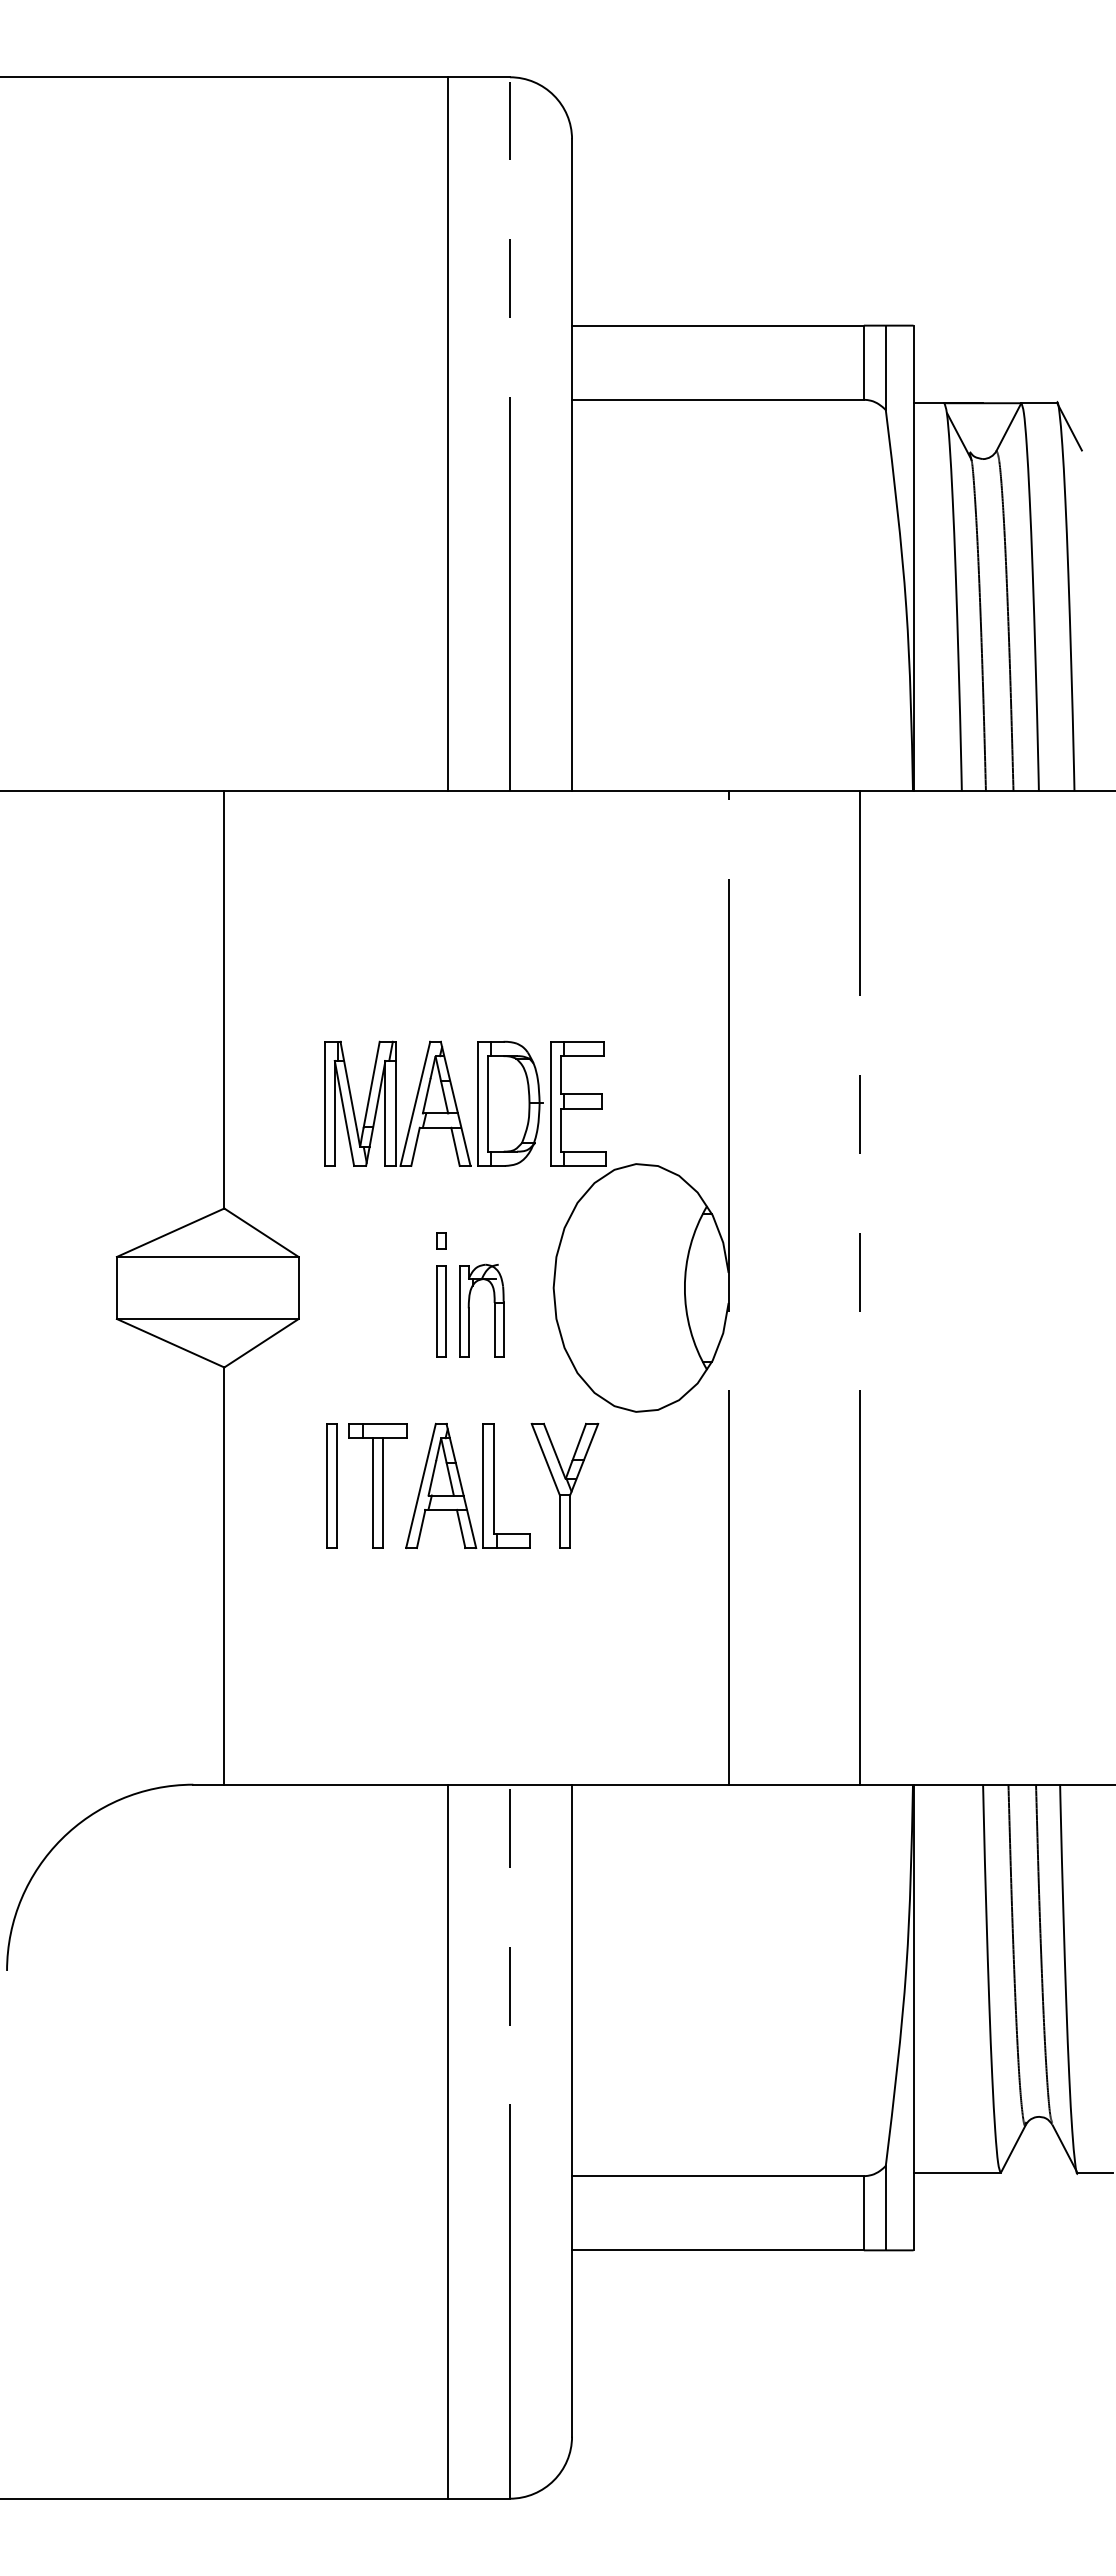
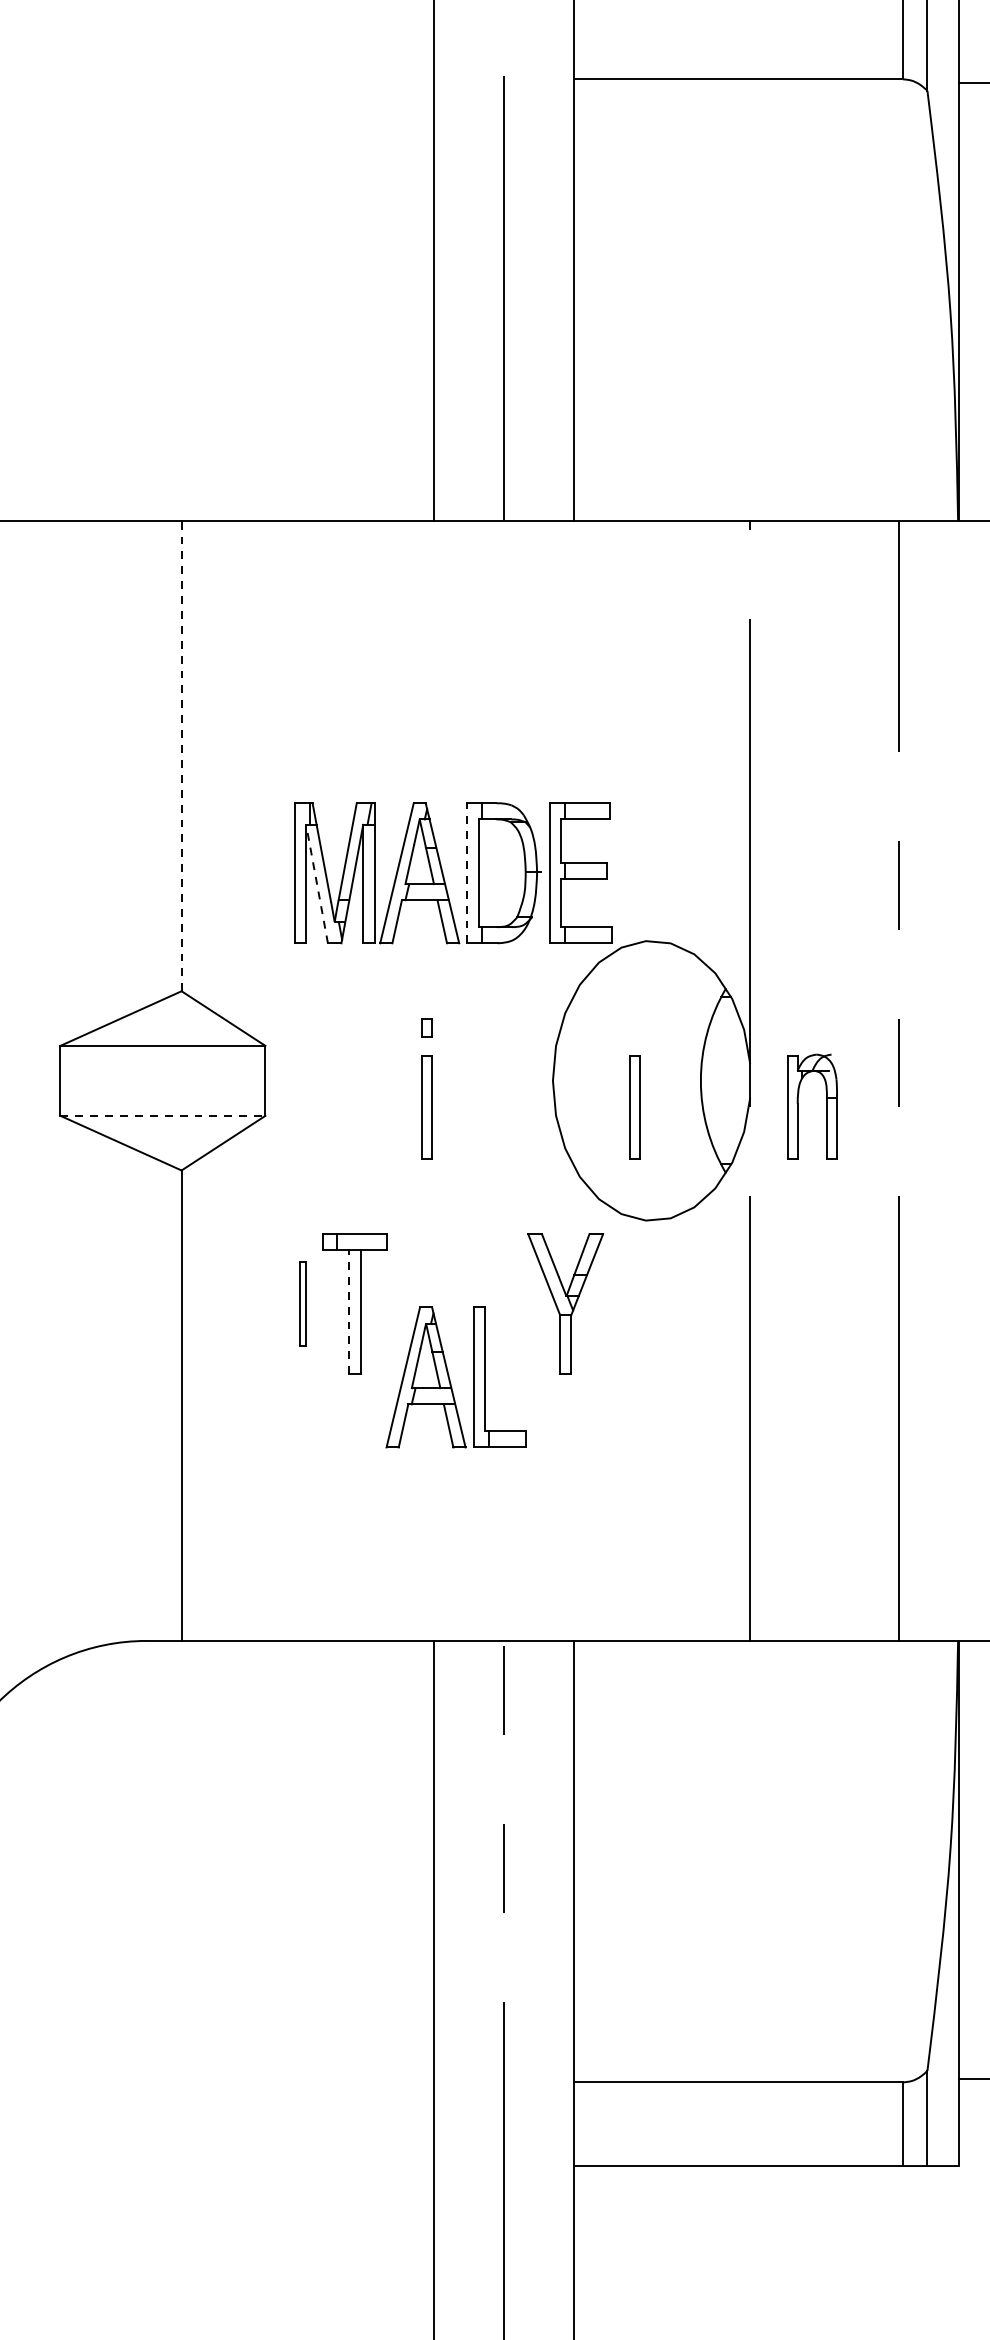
line: (224, 999) -> (181, 755), solid -> dashed
line: (477, 1103) -> (467, 872), solid -> dashed
line: (344, 1112) -> (317, 882), solid -> dashed
part: (469, 1310) -> (798, 1106), moved
part: (626, 1311) -> (635, 1107), added
line: (207, 1319) -> (162, 1116), solid -> dashed
part: (331, 1485) -> (302, 1303), size x0.6
part: (467, 1485) -> (455, 1376), moved
line: (373, 1493) -> (349, 1312), solid -> dashed

